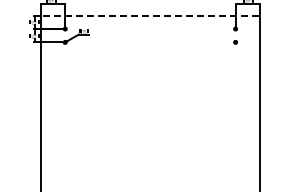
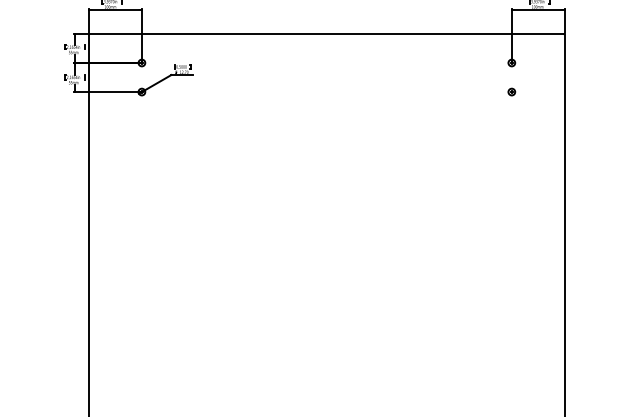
line: (149, 15) -> (324, 33), dashed -> solid

